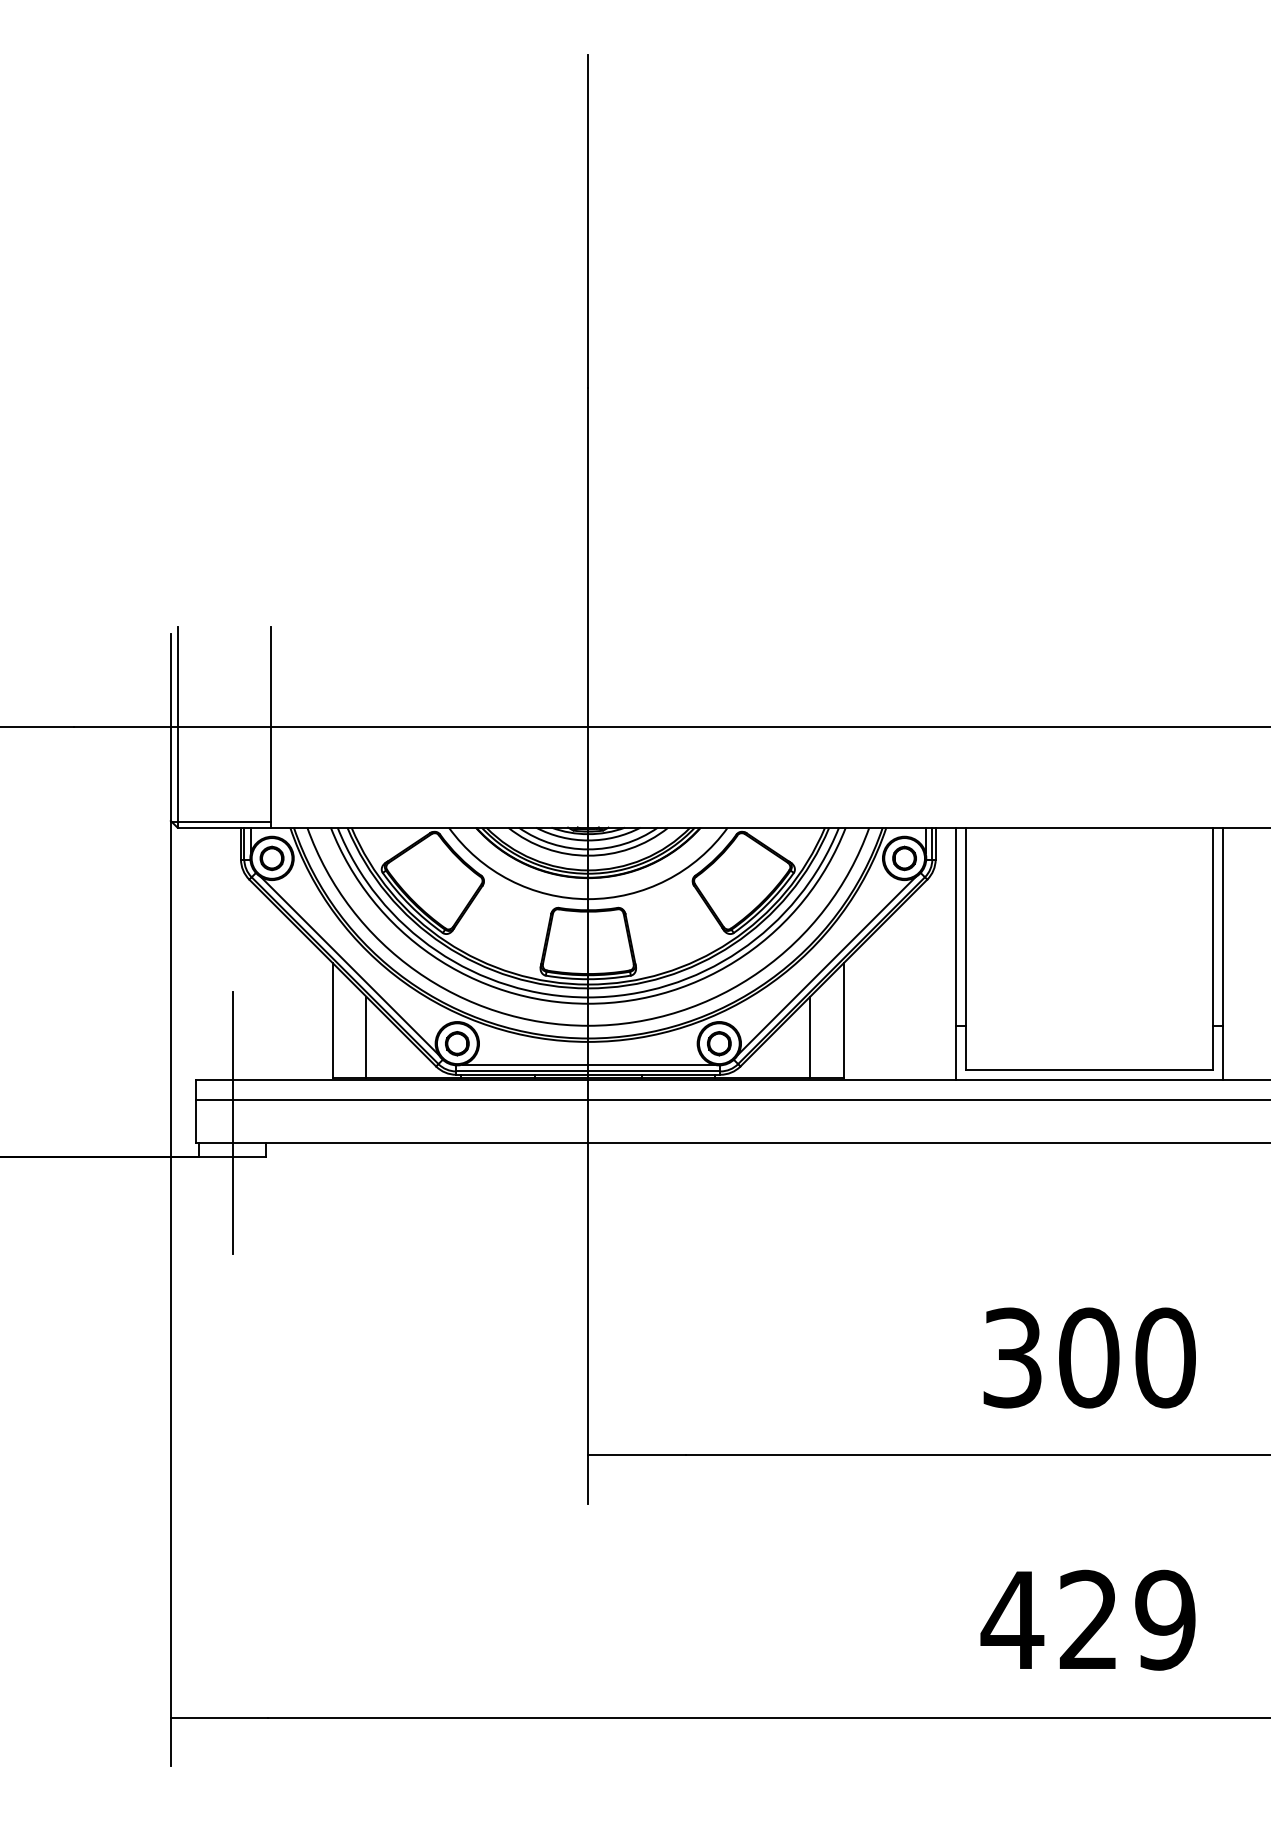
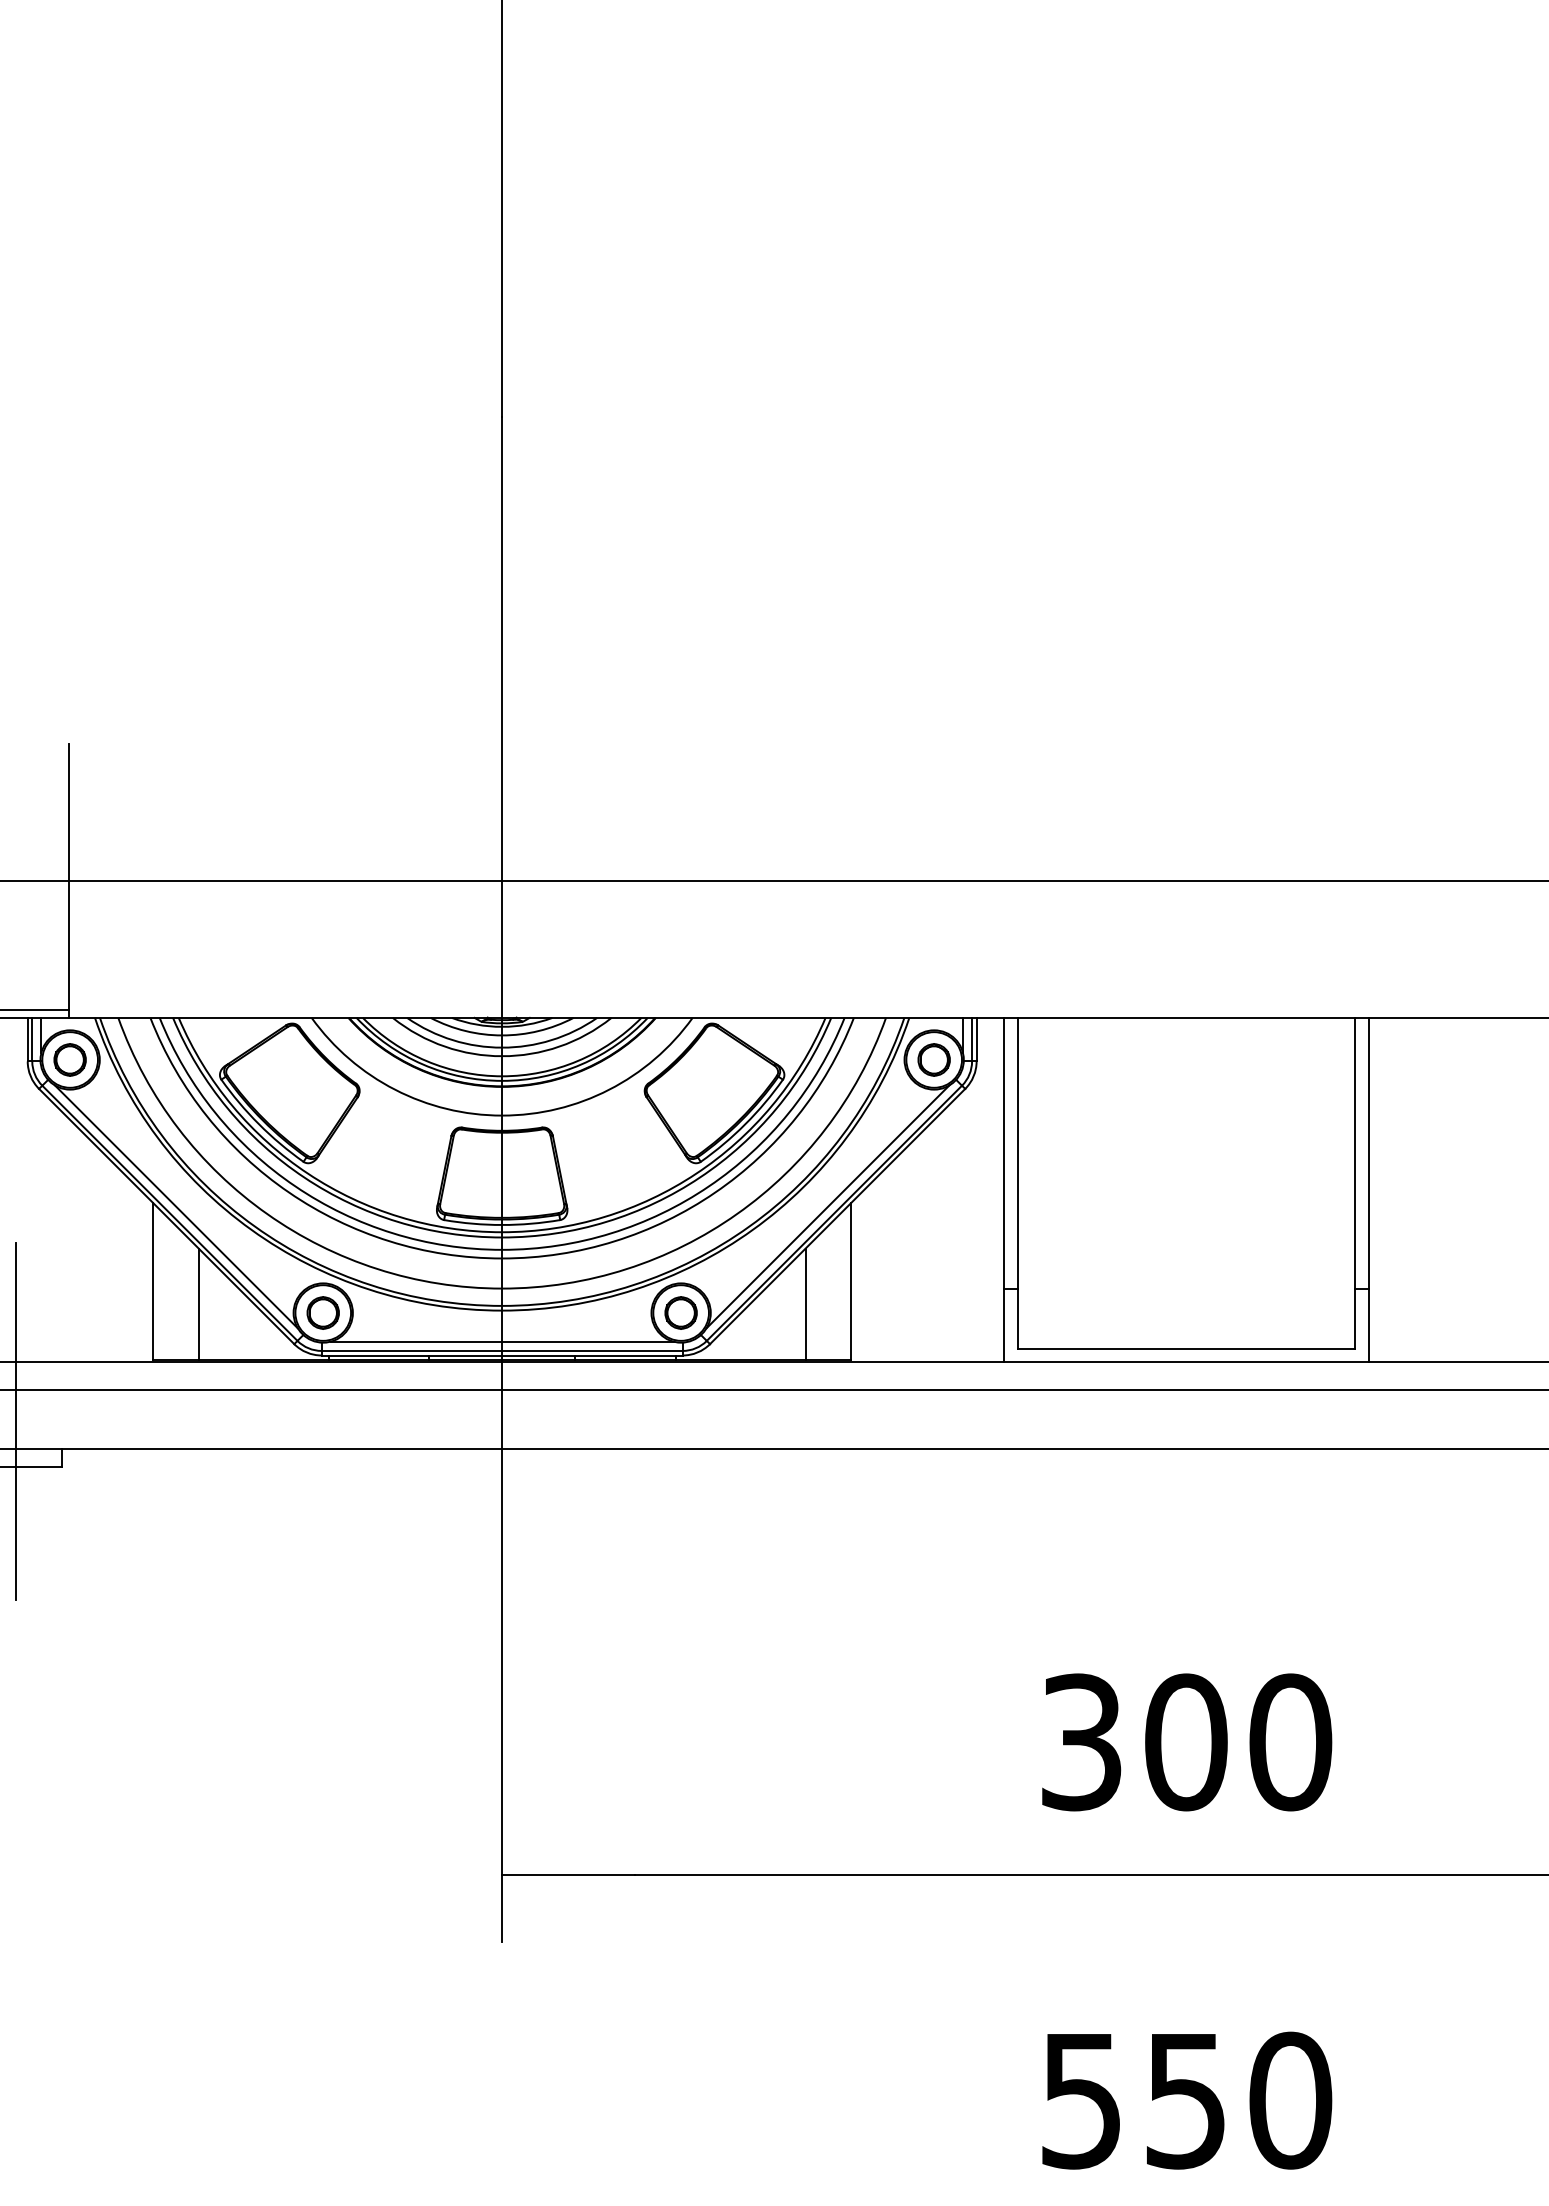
text: (1087, 1619) -> (1184, 2099), 429 -> 550

